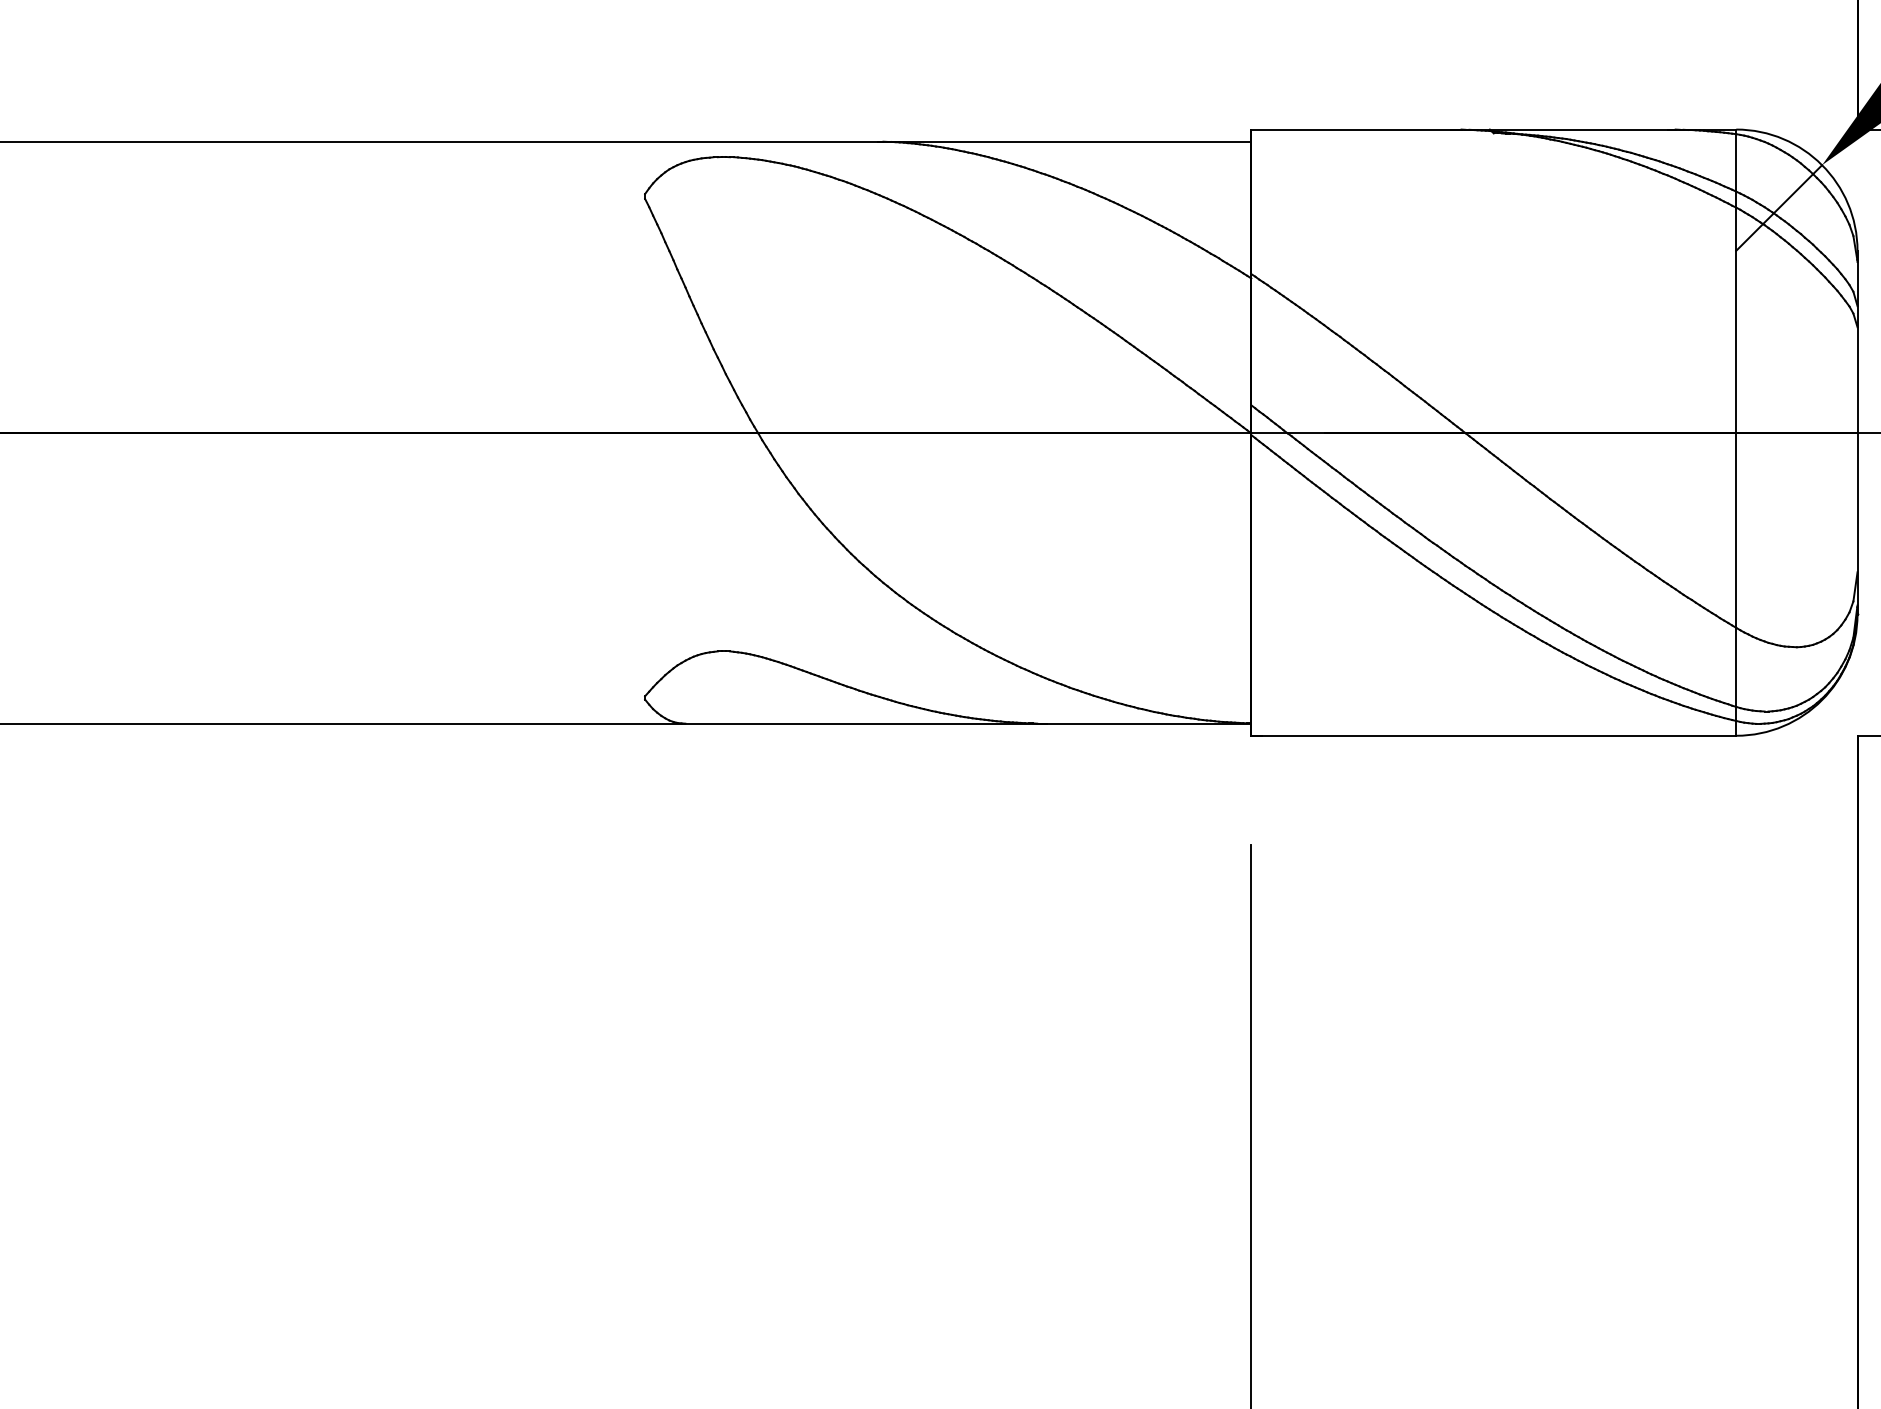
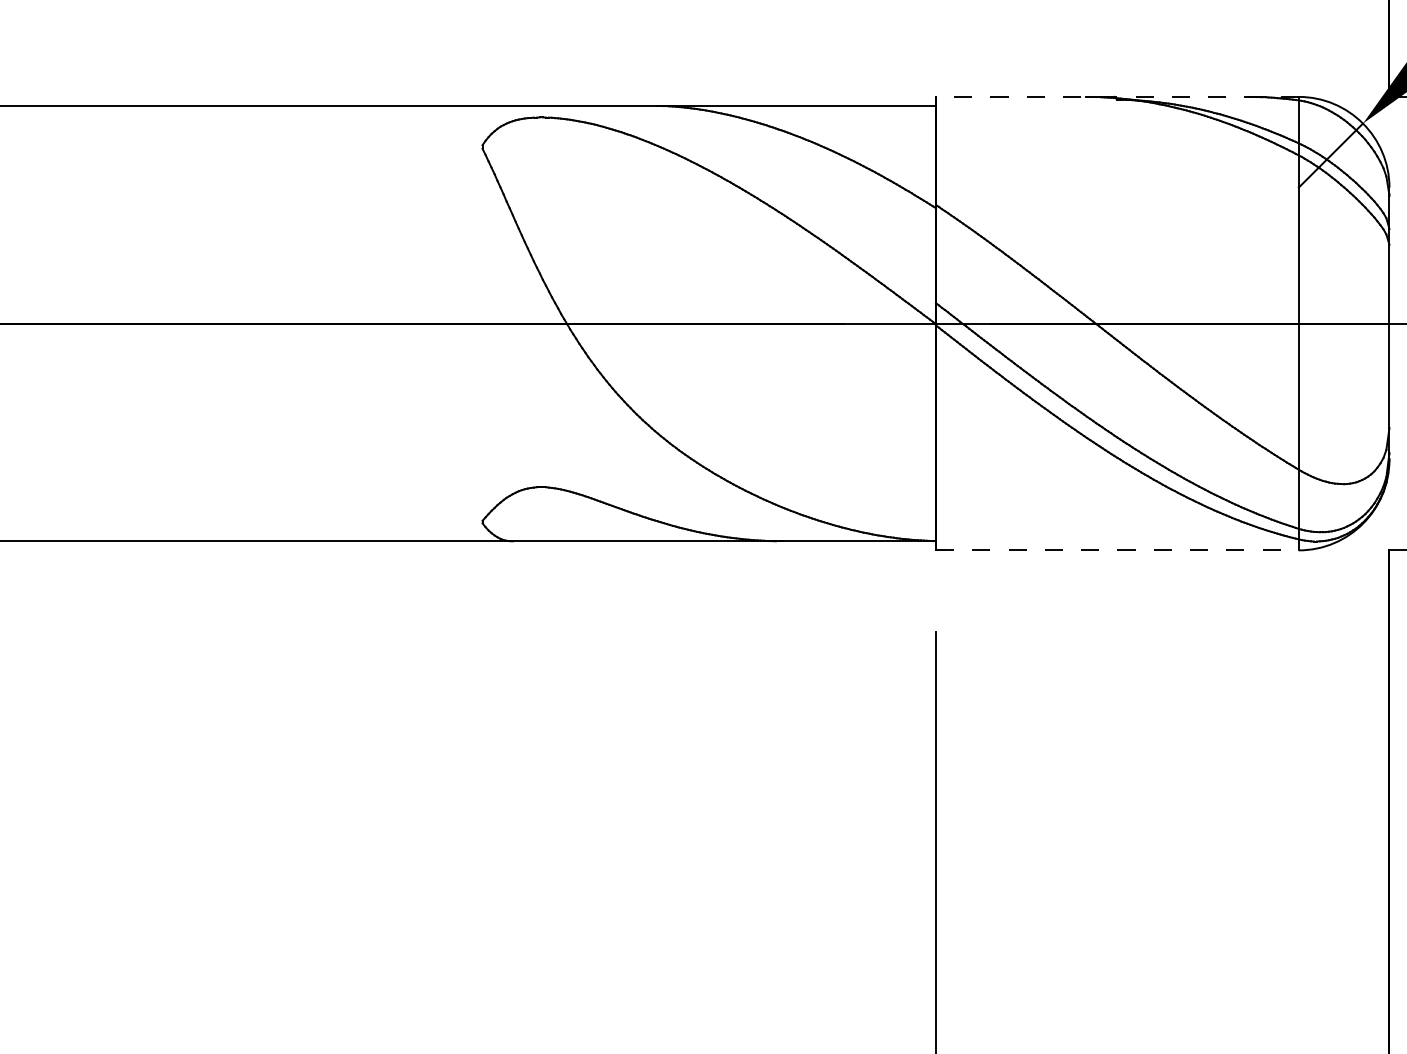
line: (1492, 129) -> (1116, 96), solid -> dashed
line: (1493, 735) -> (1117, 550), solid -> dashed

